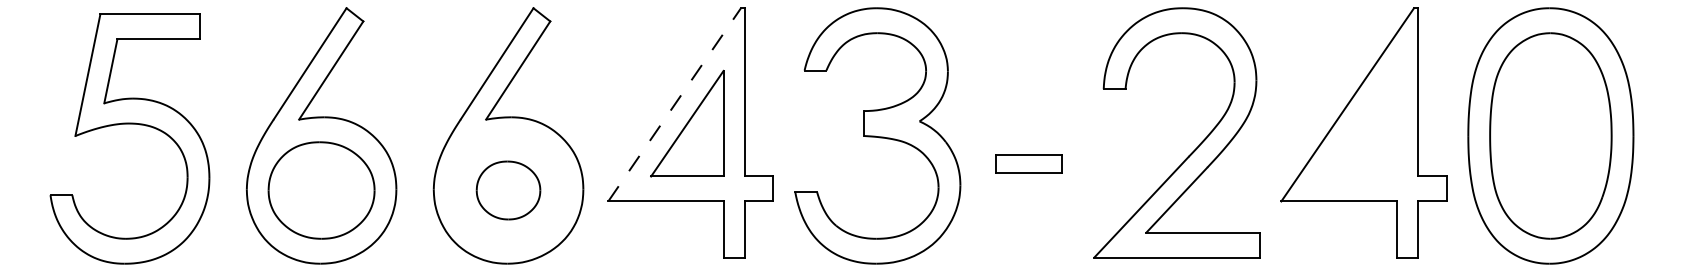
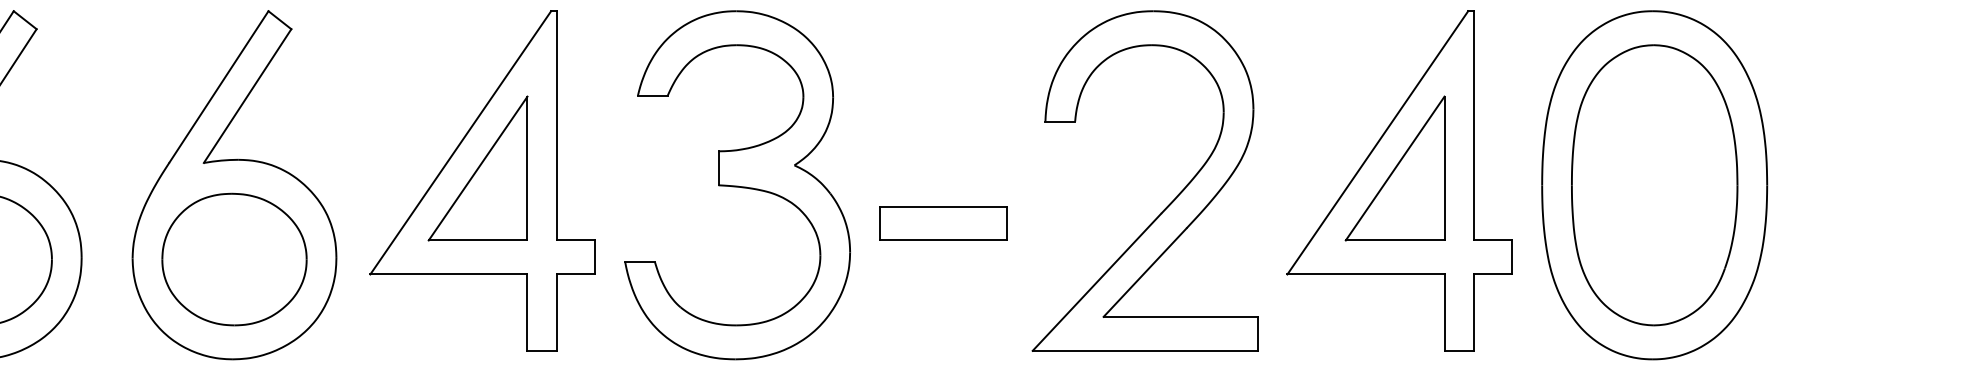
line: (674, 104) -> (460, 142), dashed -> solid
part: (1360, 123) -> (1395, 168), added
part: (1028, 163) -> (942, 222), size x1.43
part: (508, 190) -> (234, 259), size x1.67

